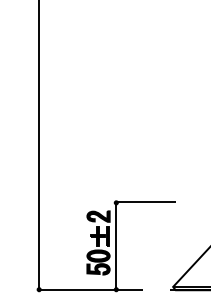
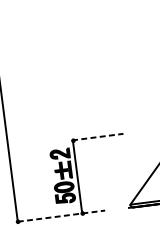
line: (145, 202) -> (97, 137), solid -> dashed
line: (91, 289) -> (61, 216), solid -> dashed

